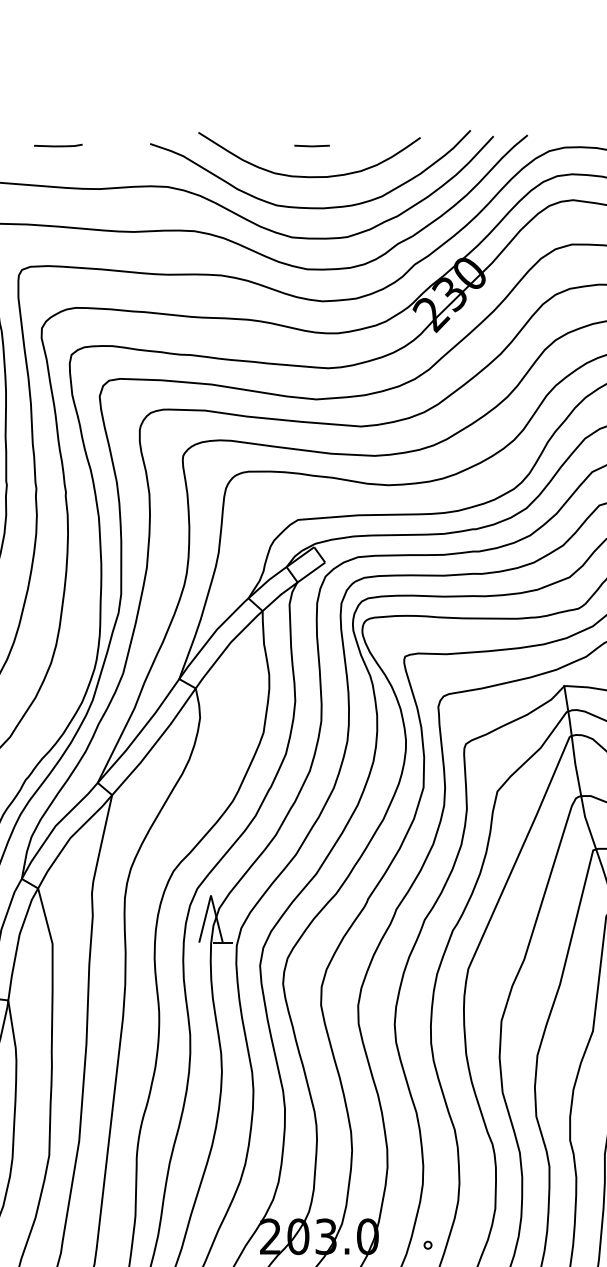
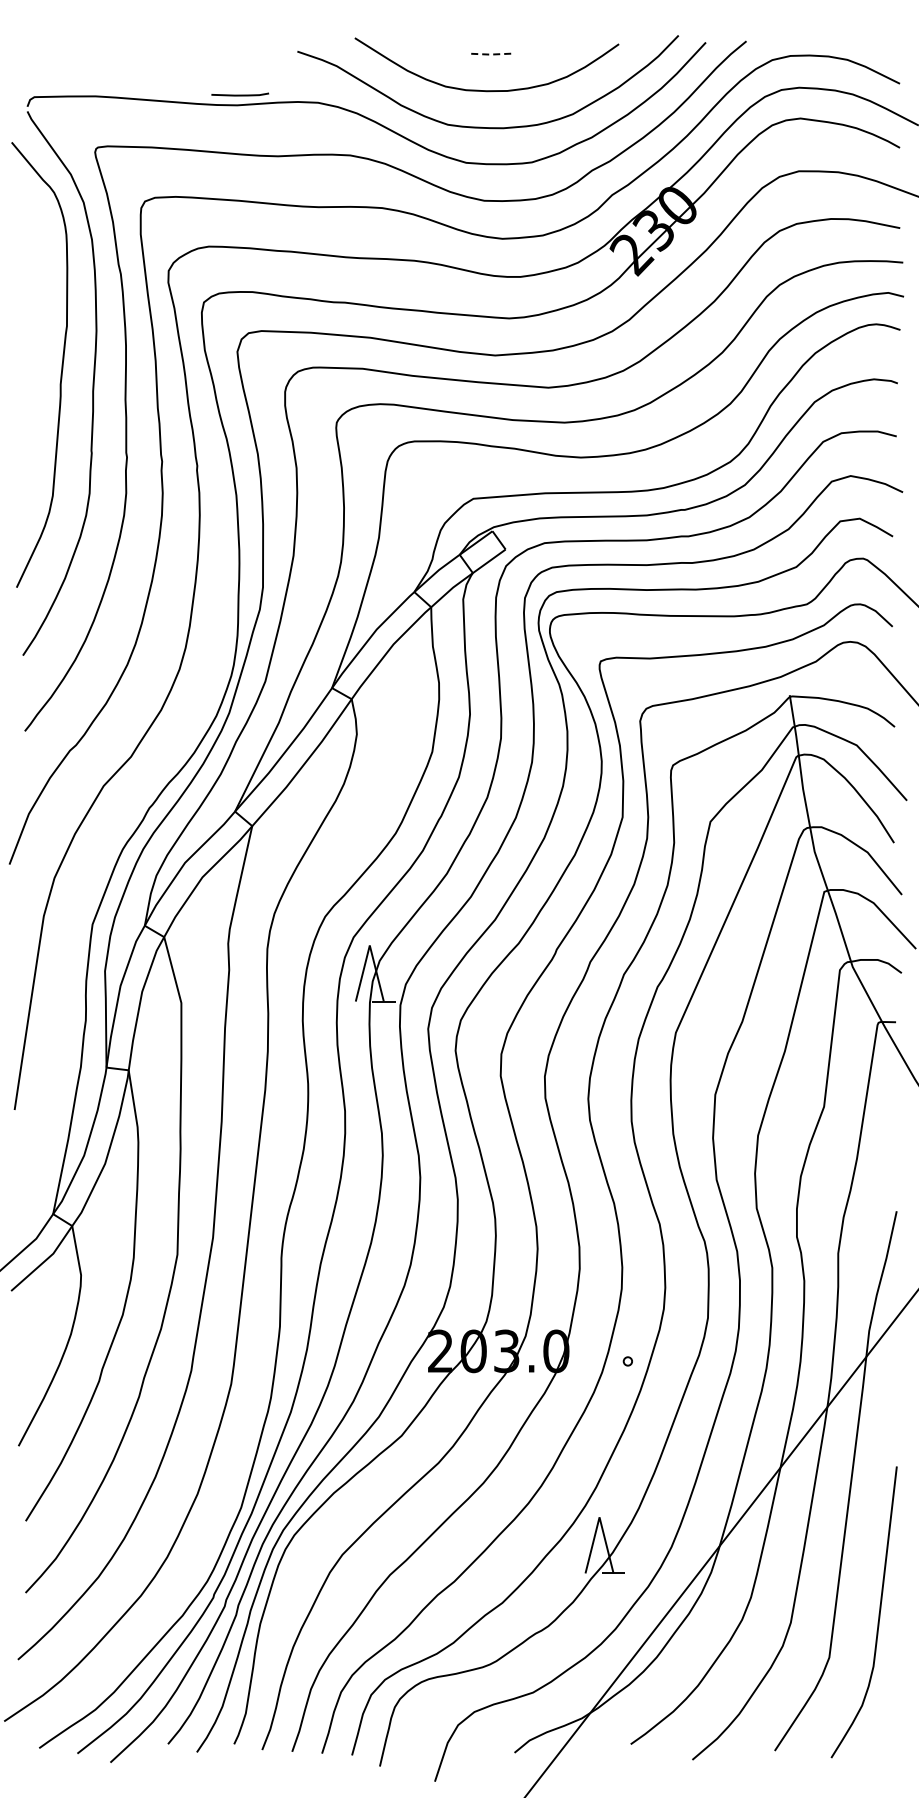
line: (57, 145) -> (239, 94), moved
line: (312, 146) -> (490, 54), solid -> dashed

